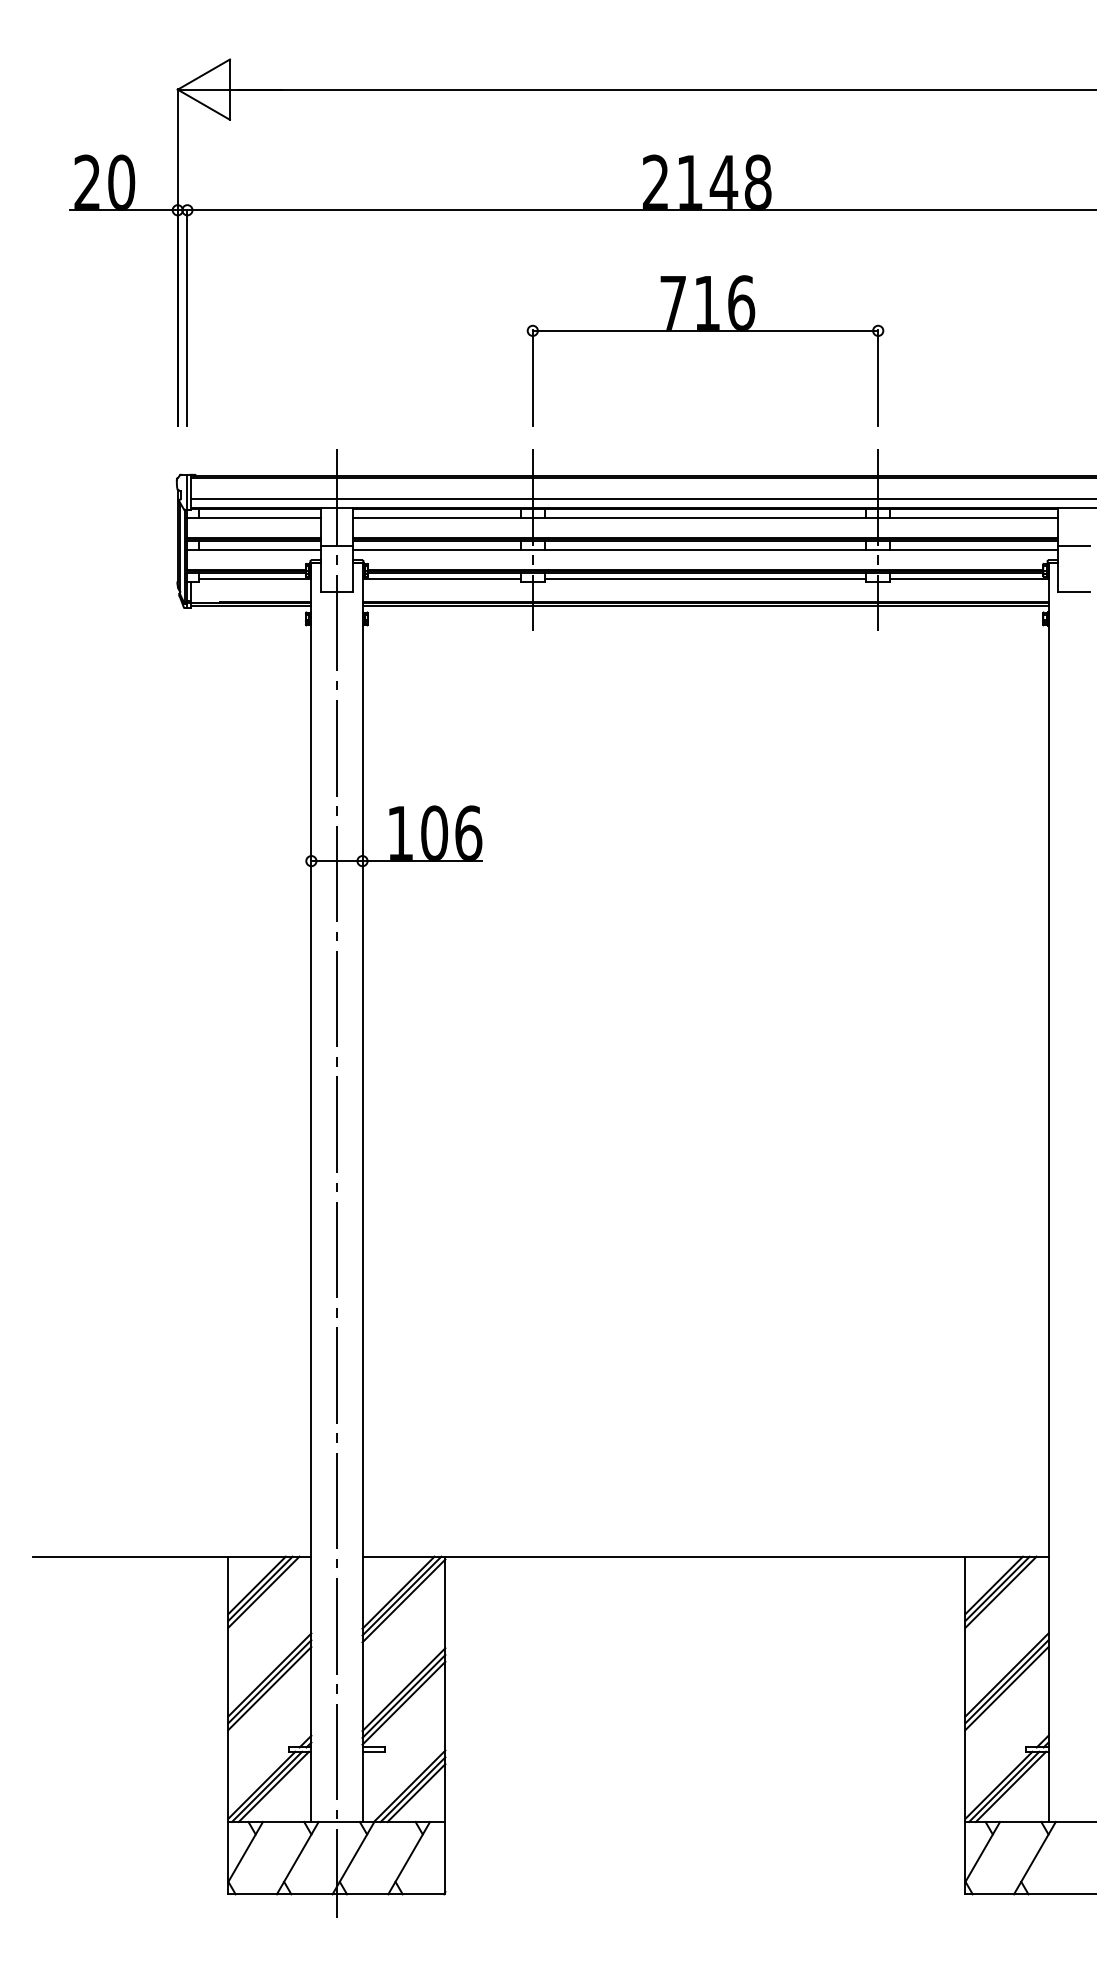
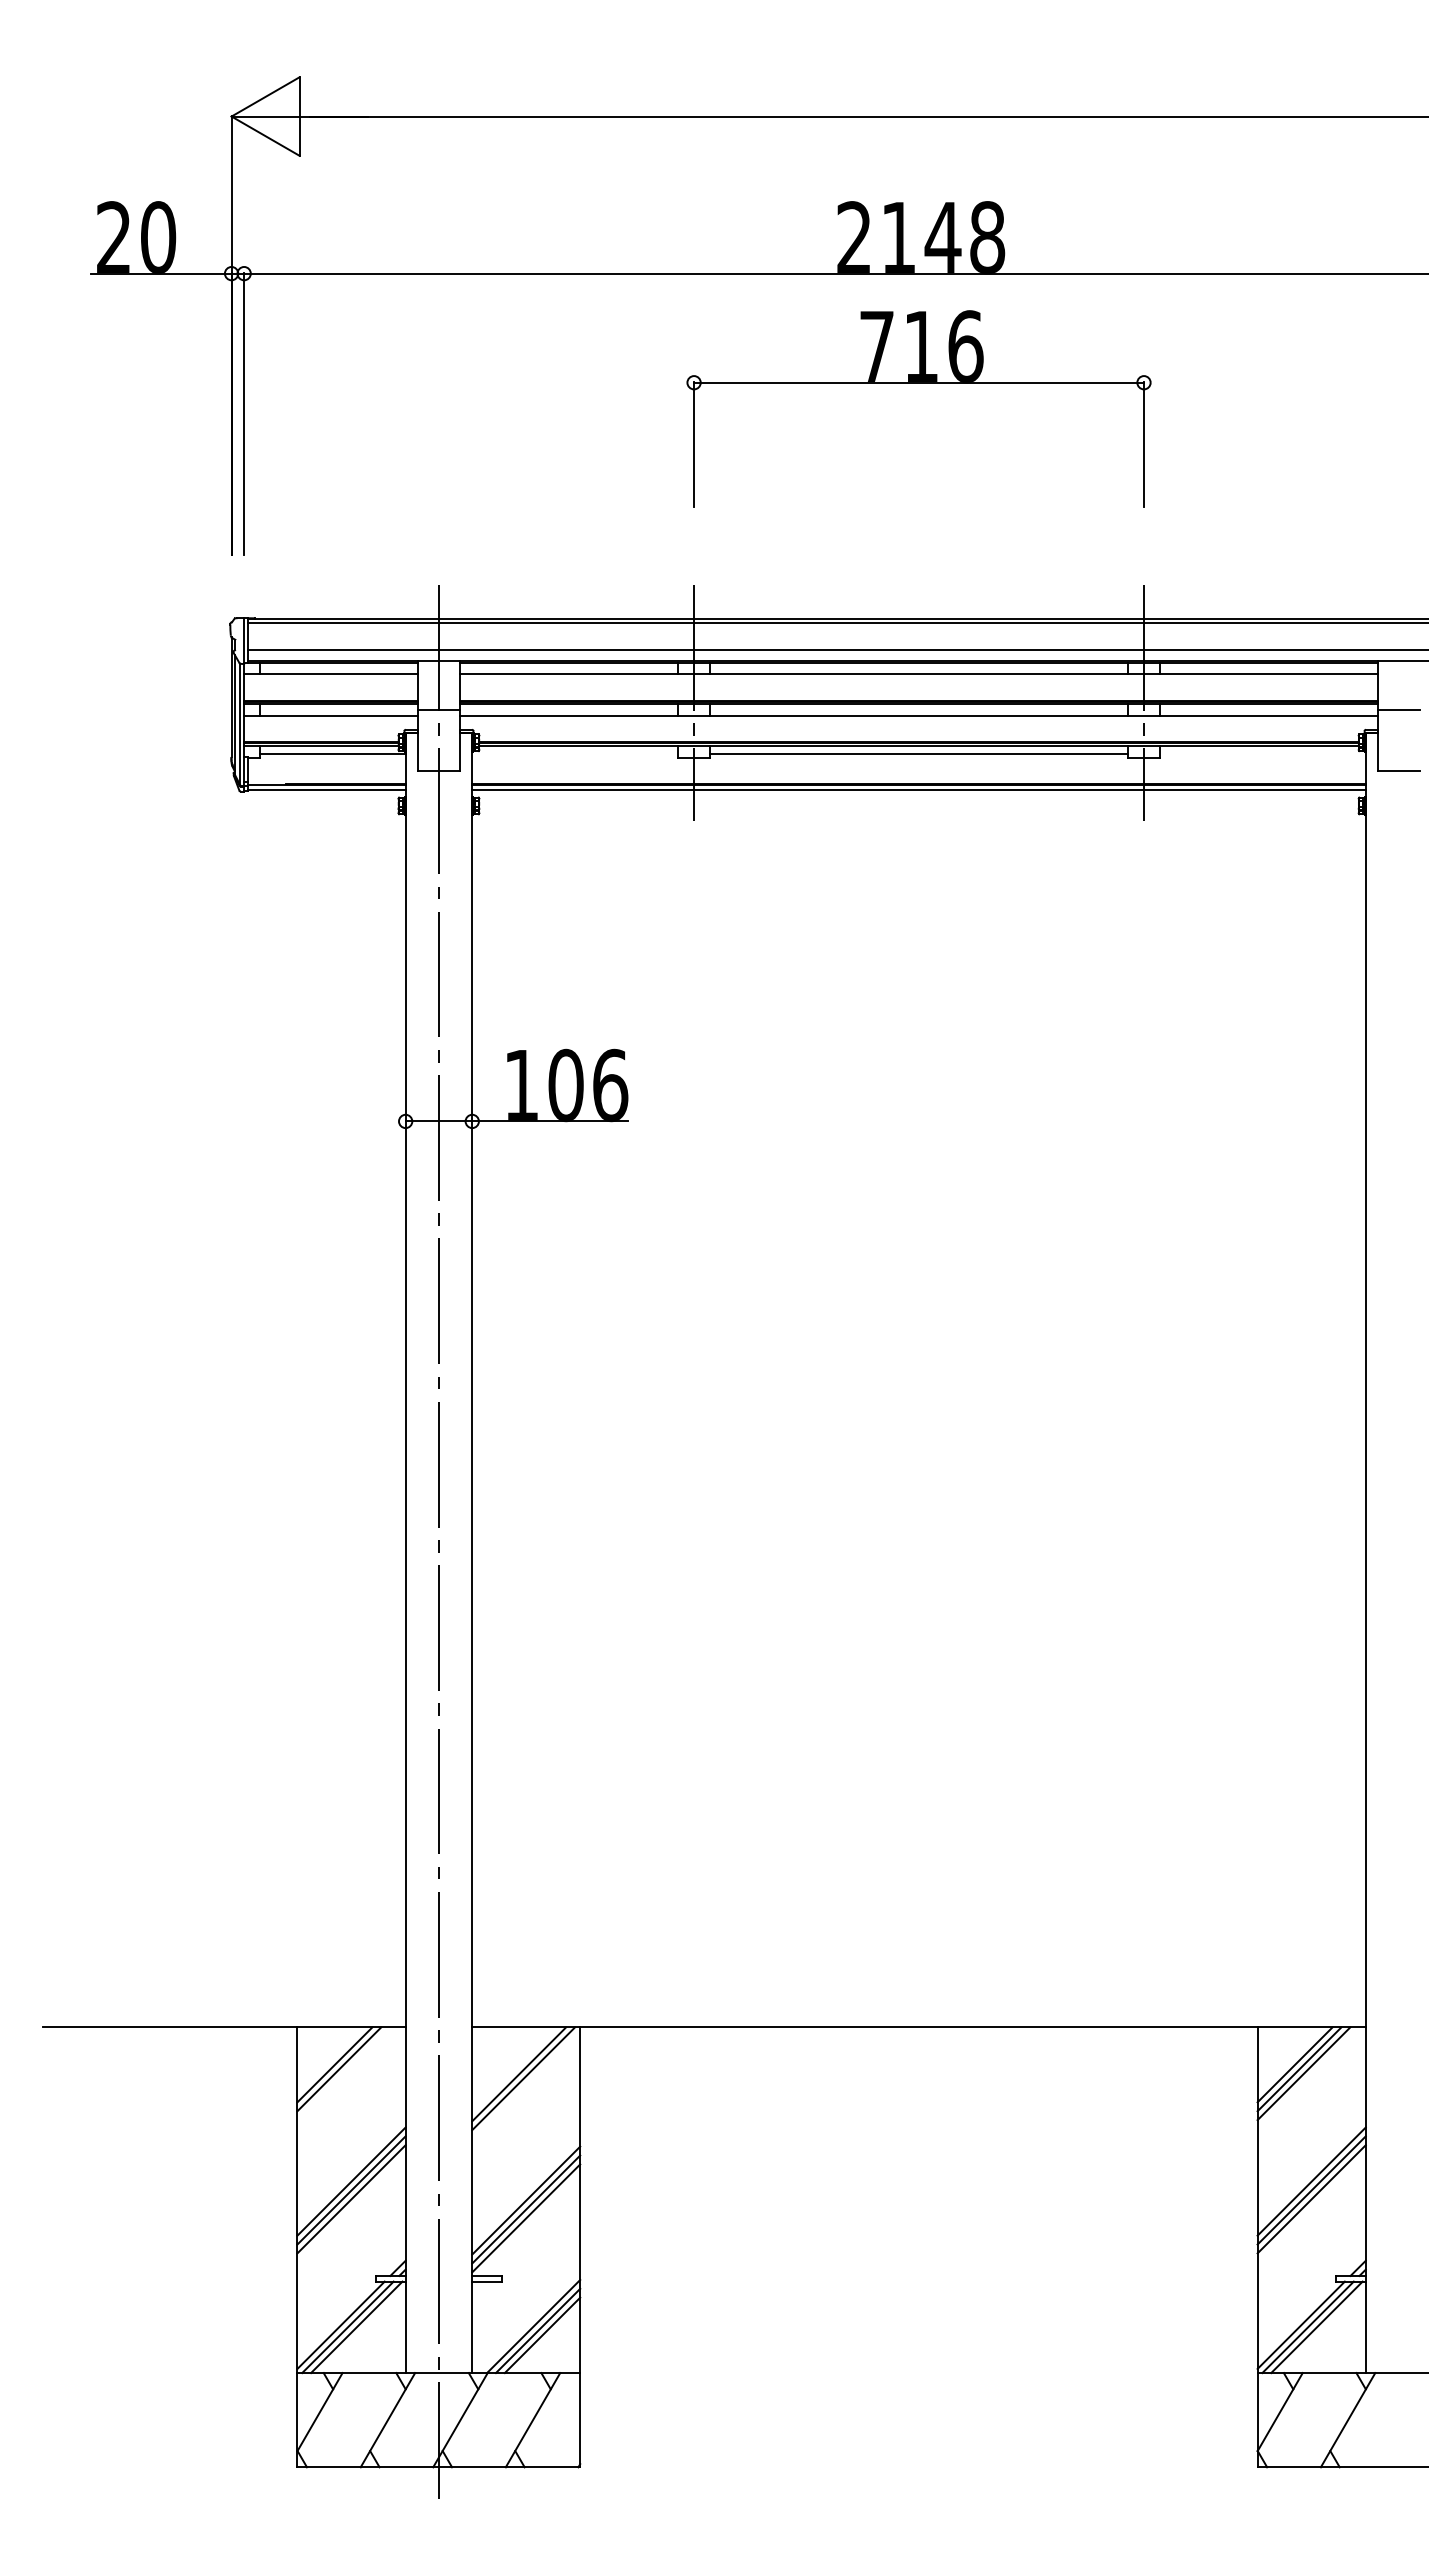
part: (705, 331) -> (918, 383), moved
line: (441, 579) -> (575, 754), removed
line: (969, 579) -> (1262, 754), removed
line: (263, 1592) -> (343, 2073), removed
line: (404, 1601) -> (526, 2085), removed

